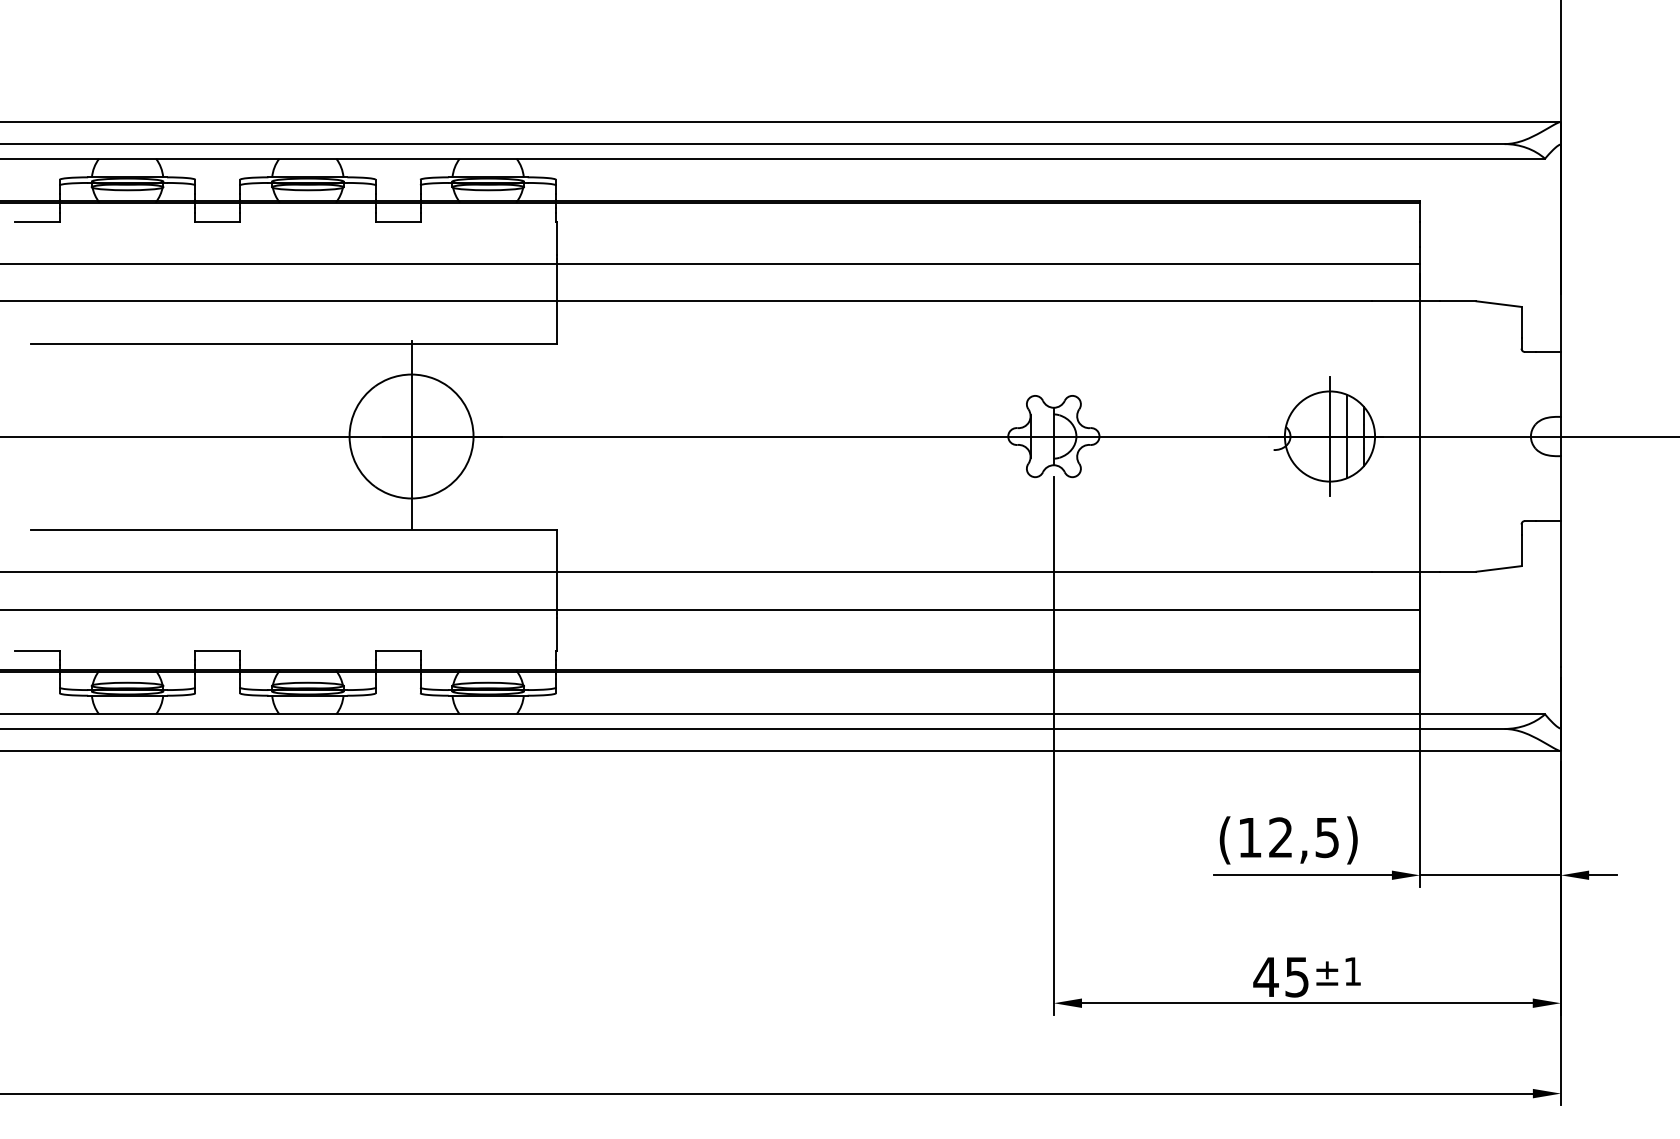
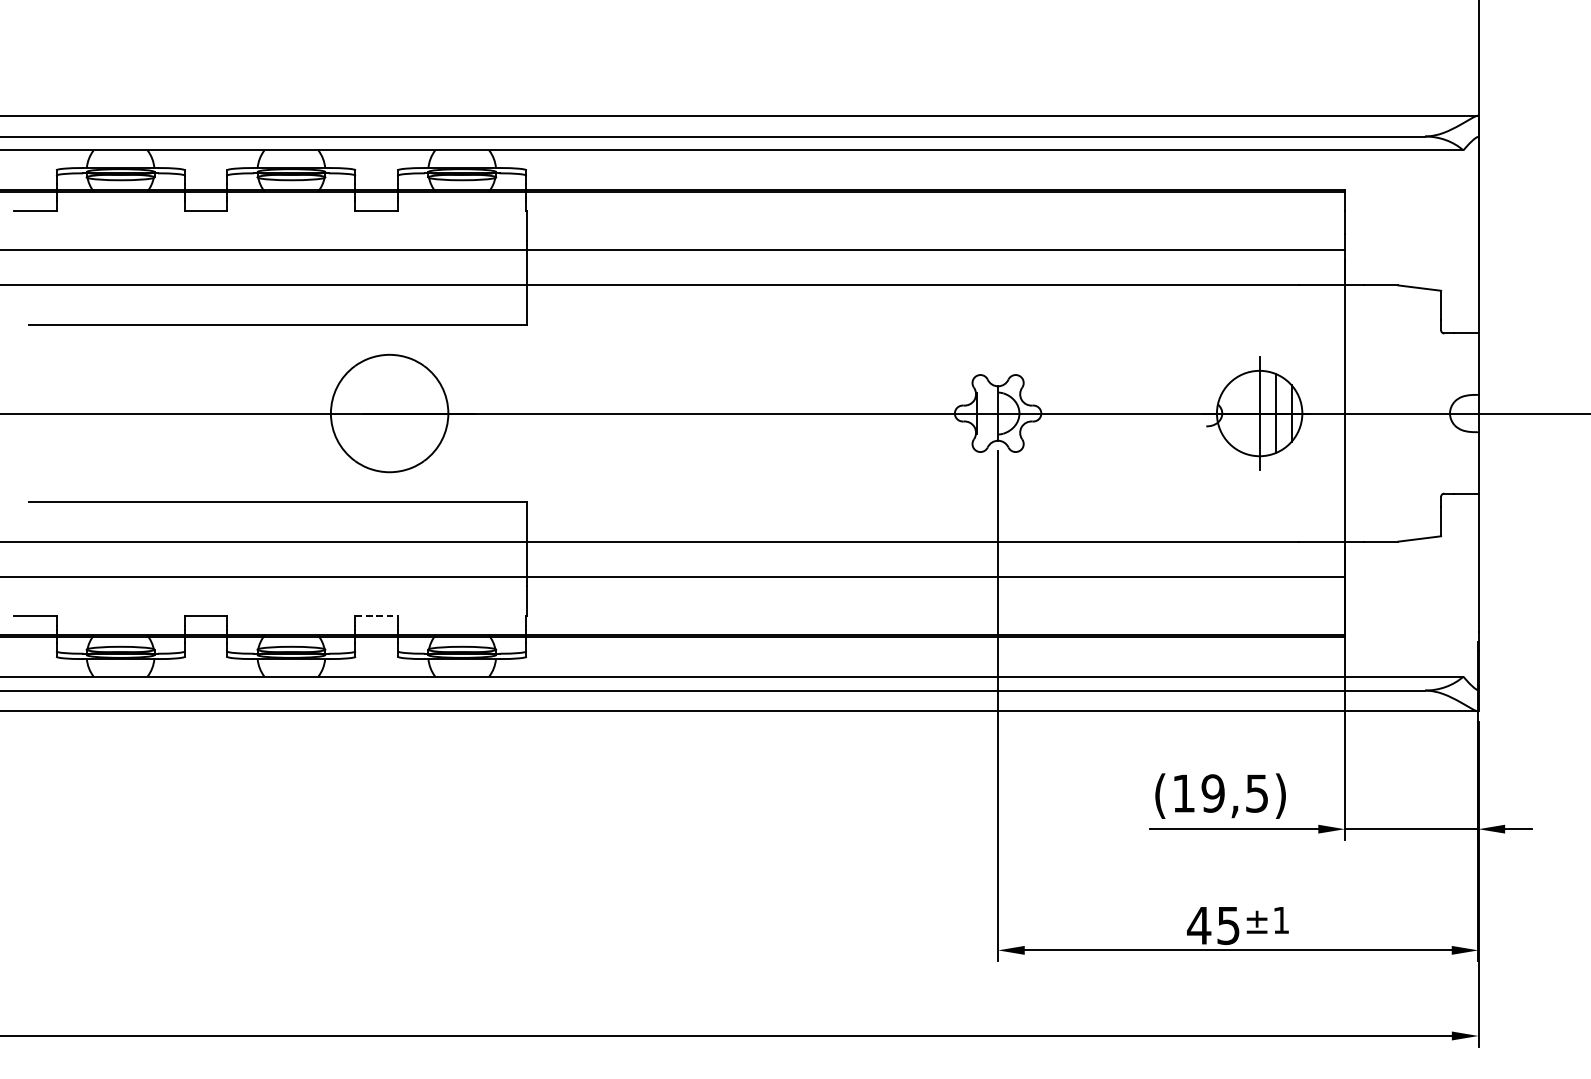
line: (411, 434) -> (389, 411), removed
line: (398, 650) -> (377, 616), solid -> dashed
text: (1280, 837) -> (1212, 793), (12,5) -> (19,5)

